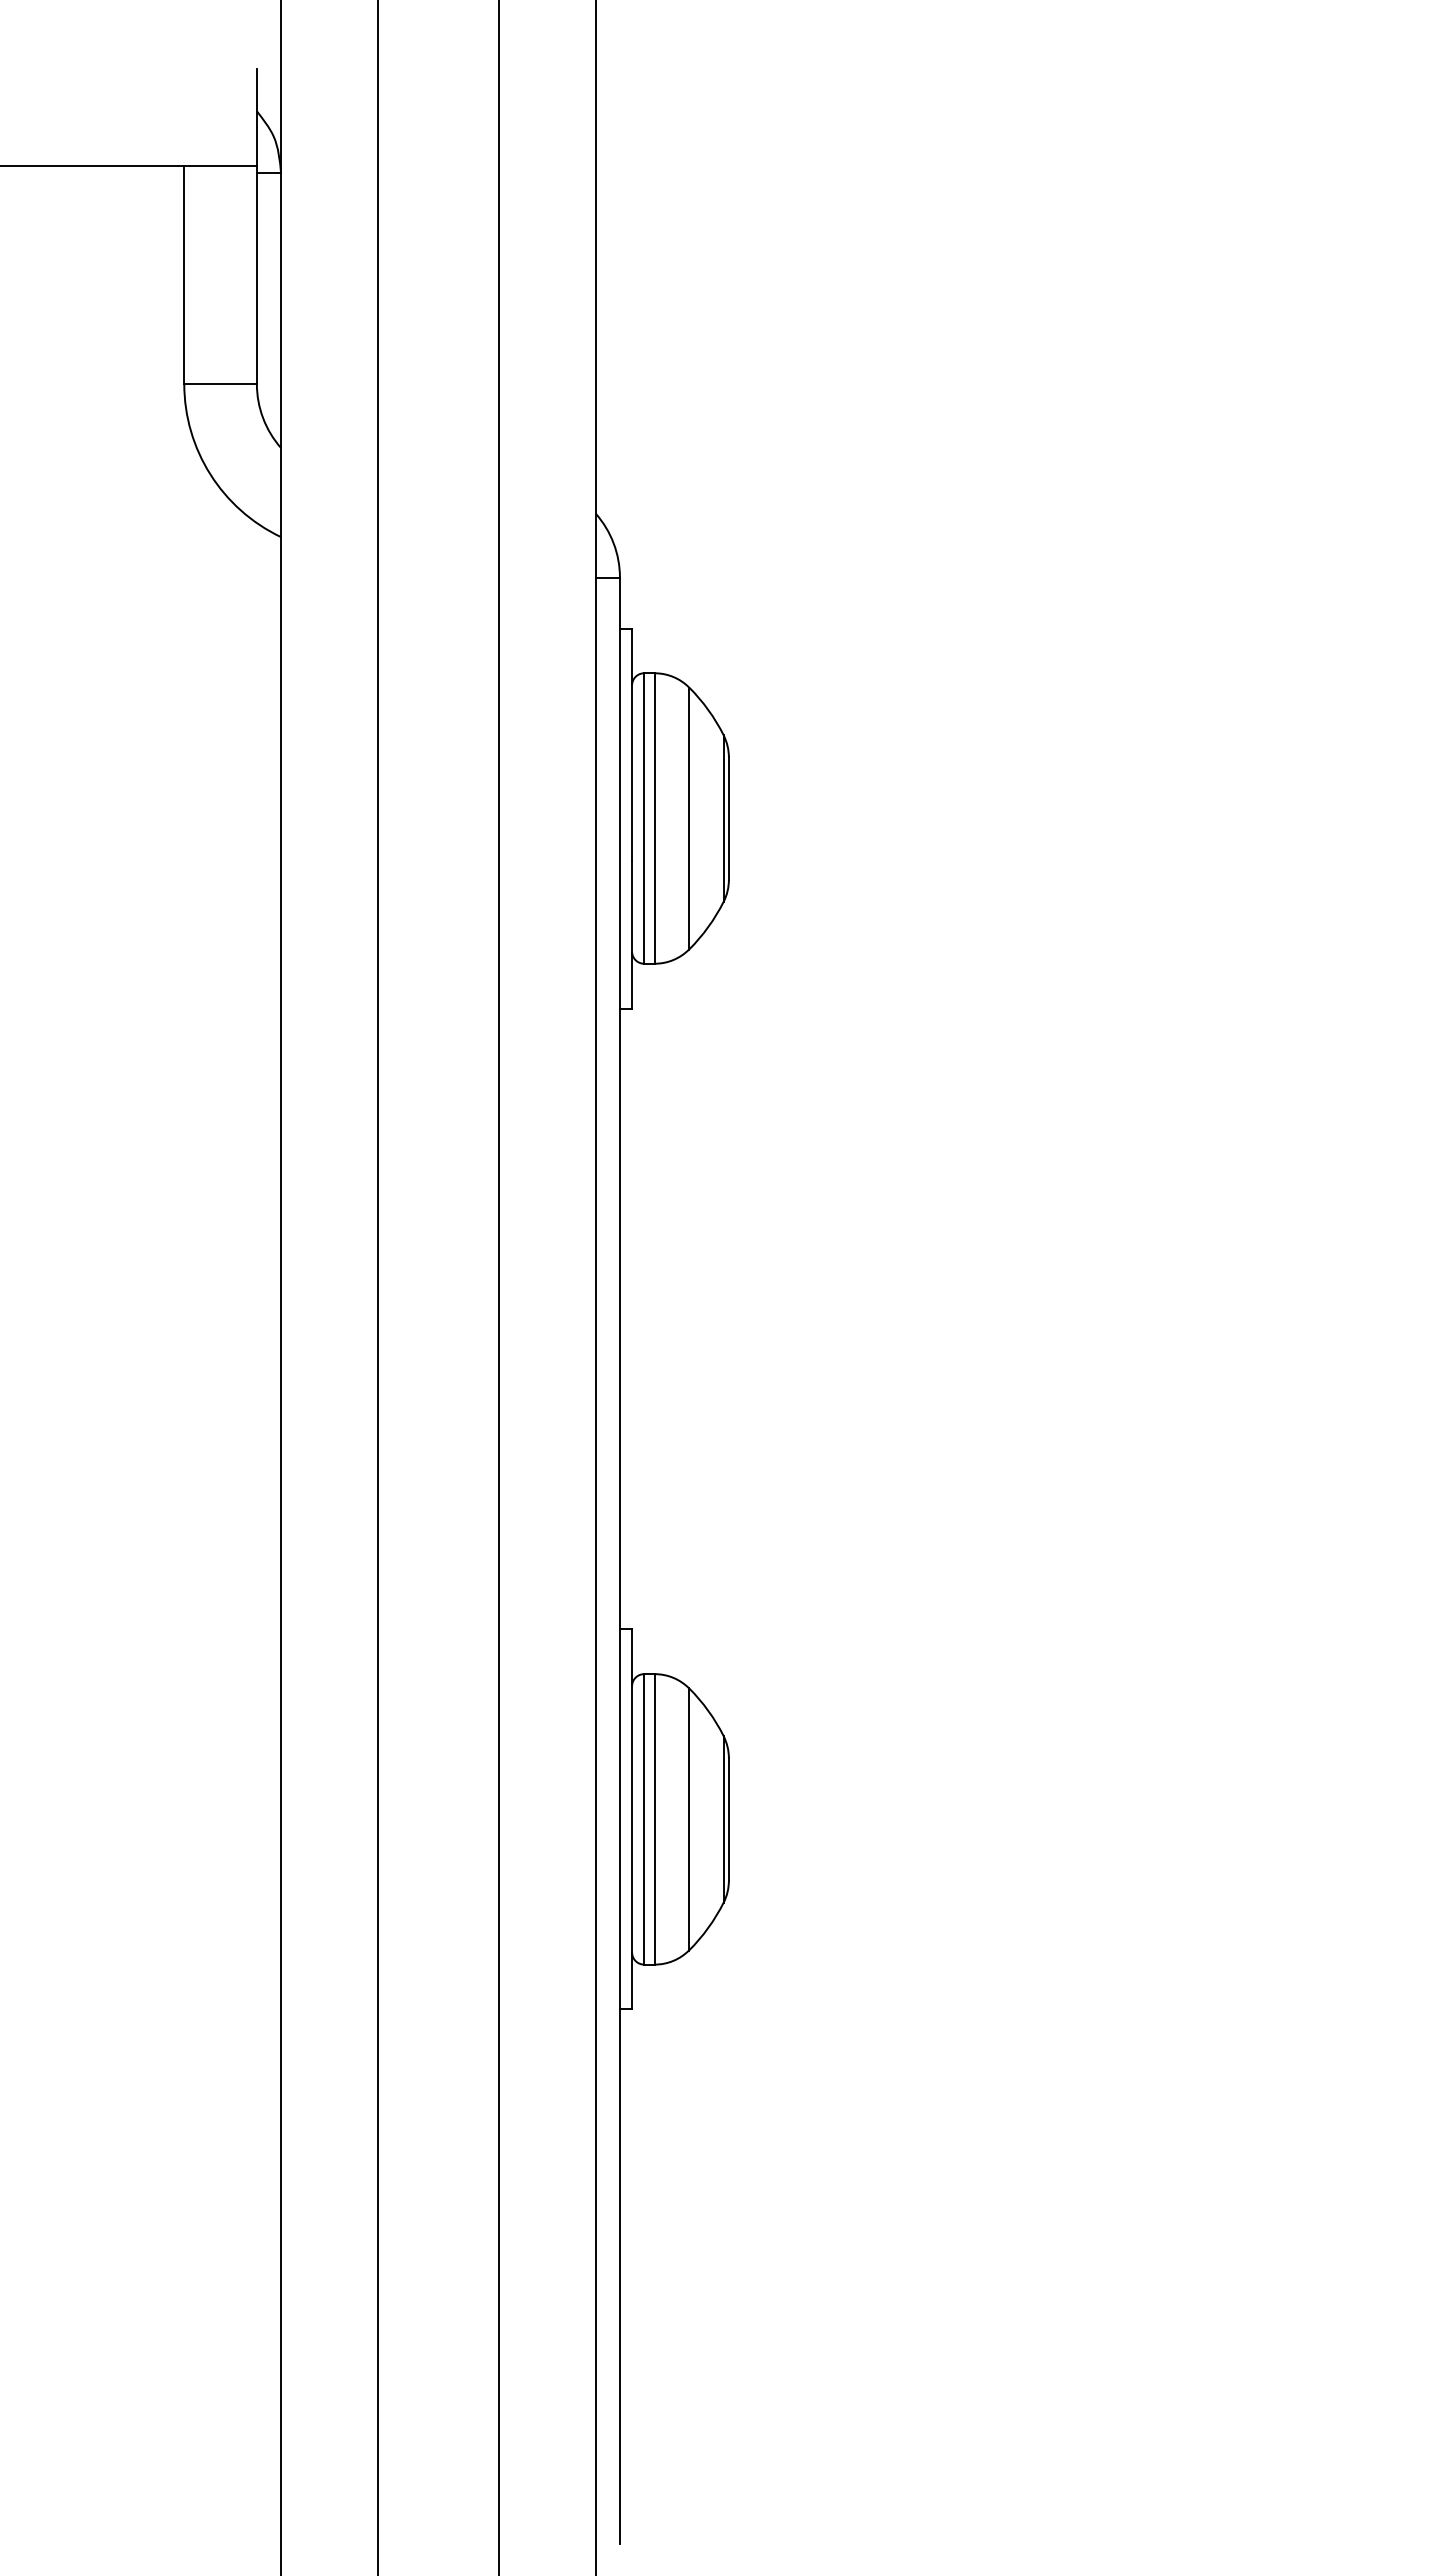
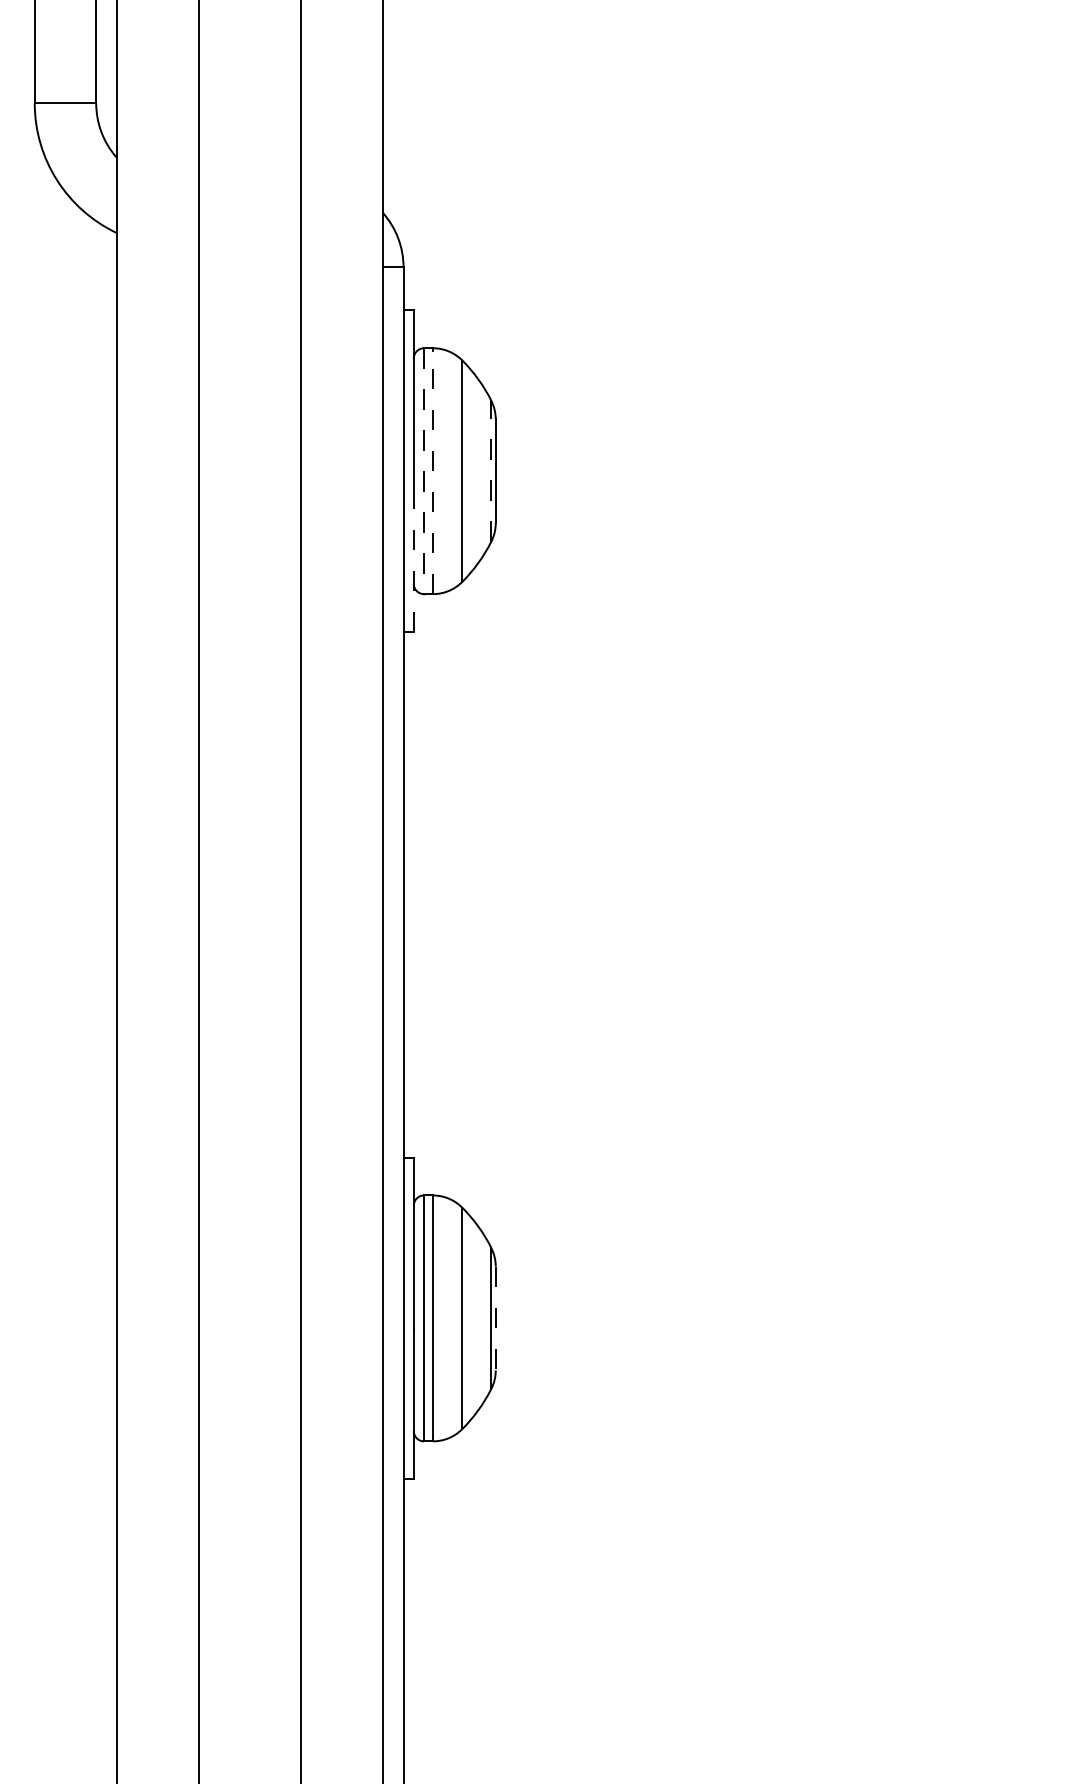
line: (644, 819) -> (424, 472), solid -> dashed
line: (654, 819) -> (432, 472), solid -> dashed
line: (723, 819) -> (491, 472), solid -> dashed
line: (632, 934) -> (414, 569), solid -> dashed
line: (728, 1820) -> (495, 1319), solid -> dashed

